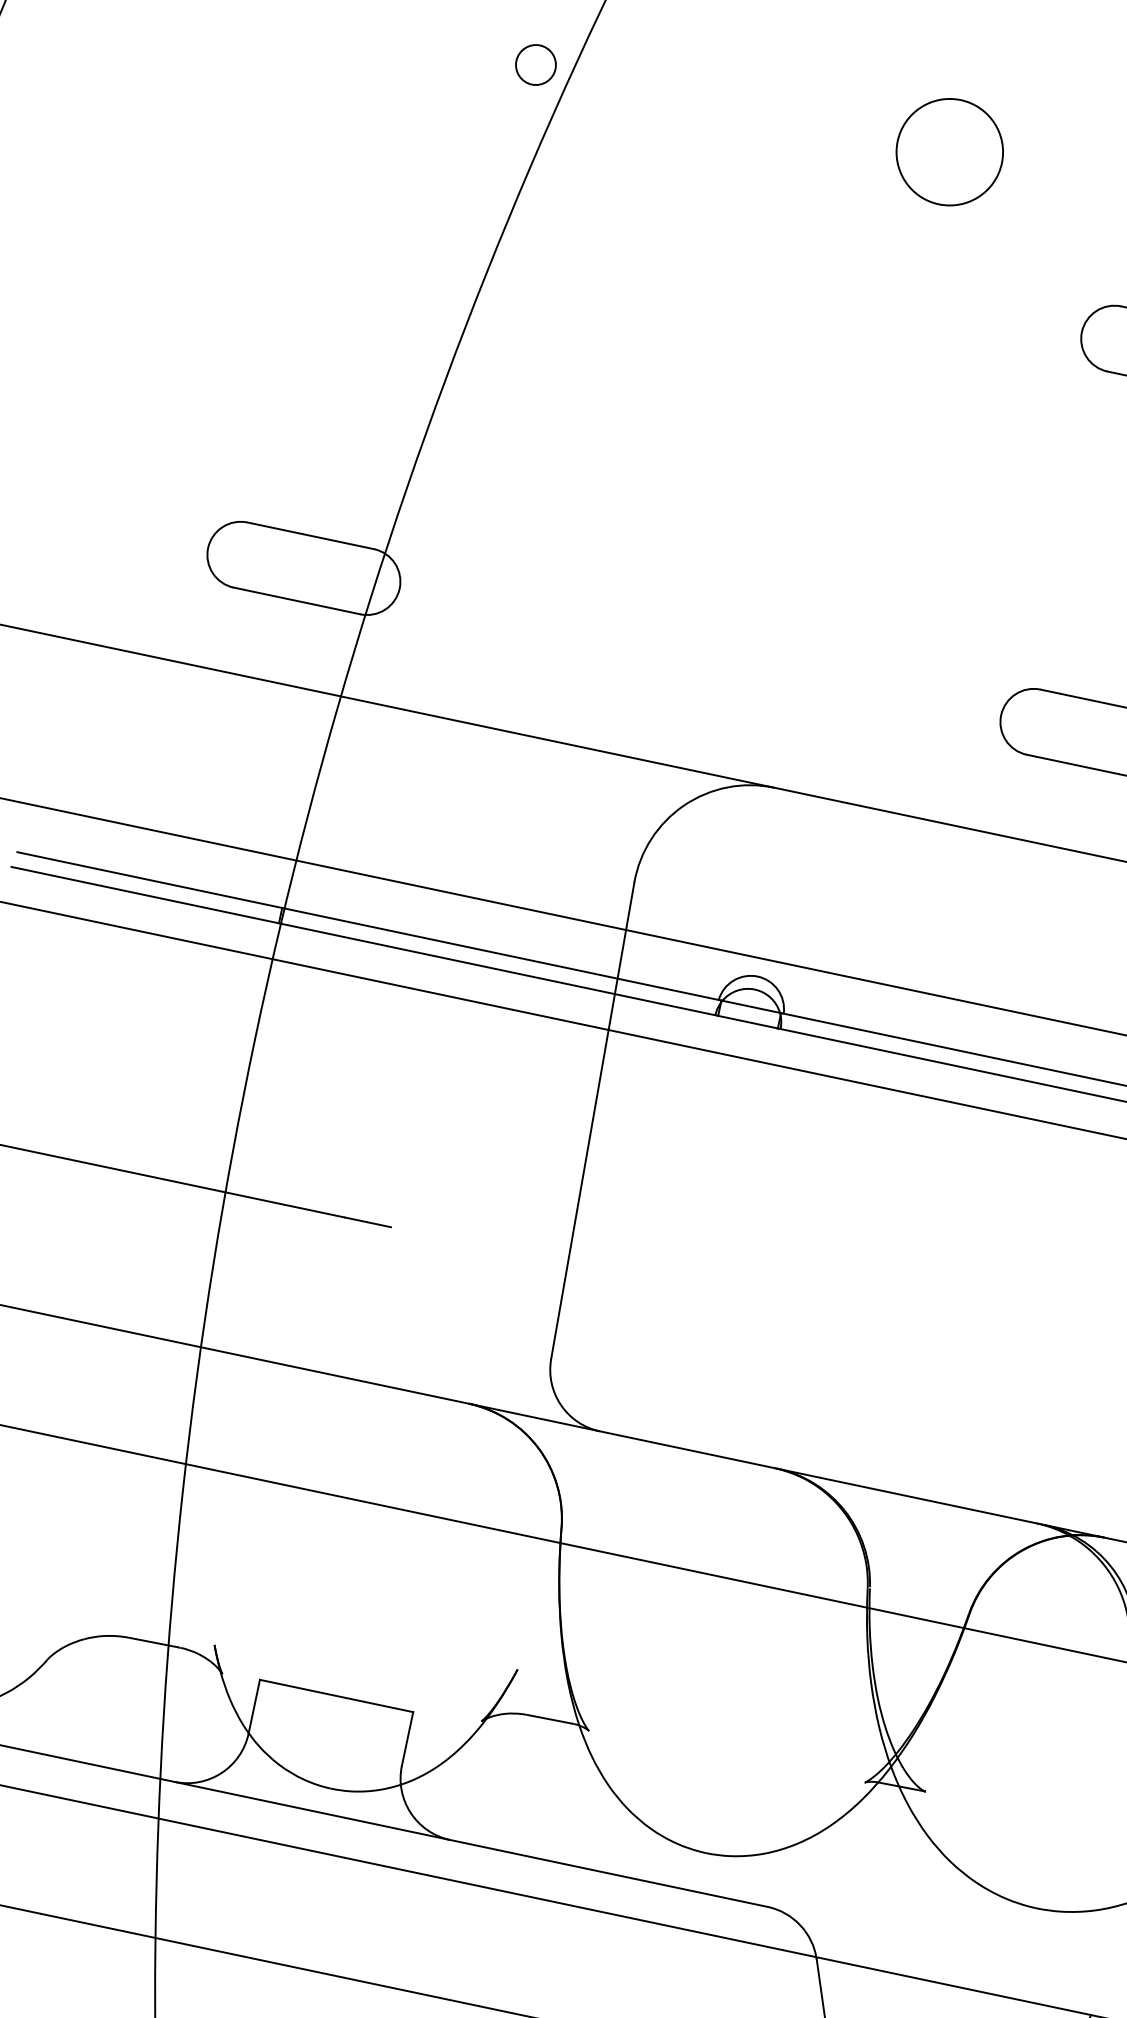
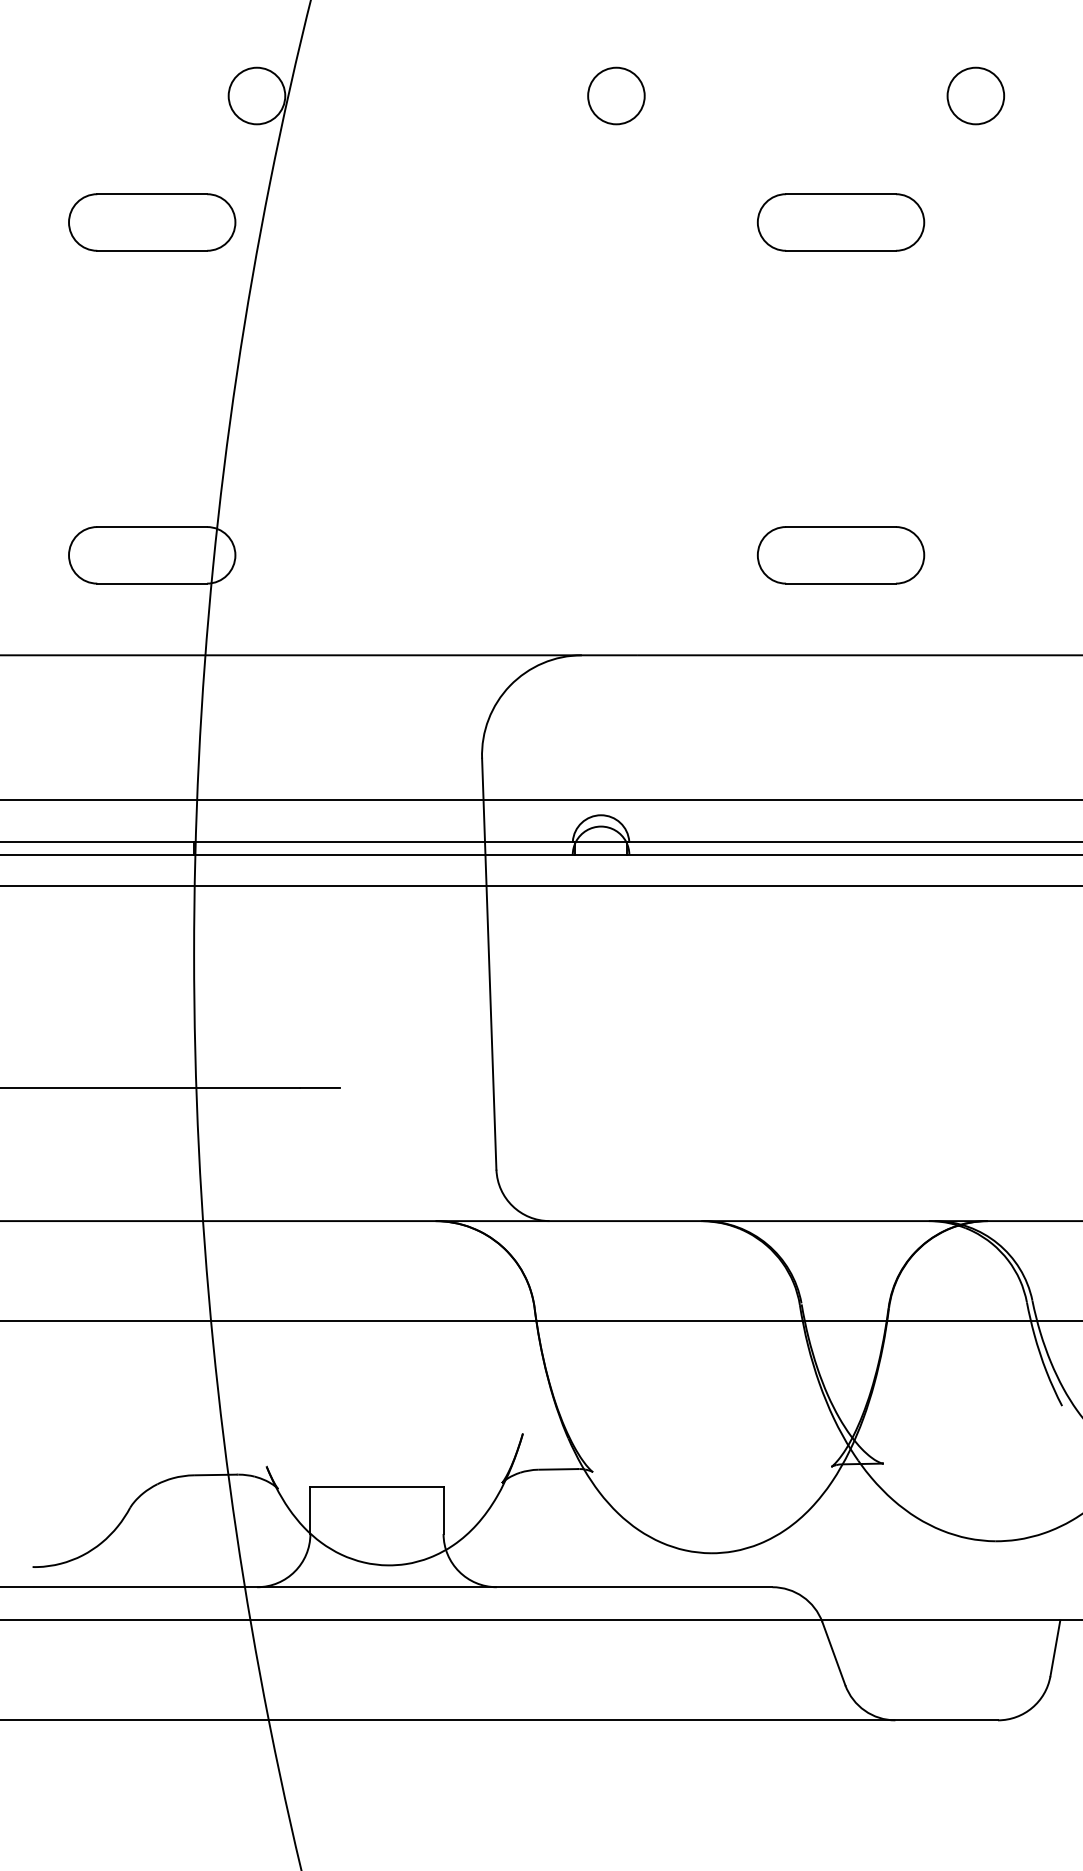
circle: (535, 64) -> (256, 95), size x1.67
circle: (950, 151) -> (616, 95), size x0.62
part: (385, 185) -> (152, 222), added

